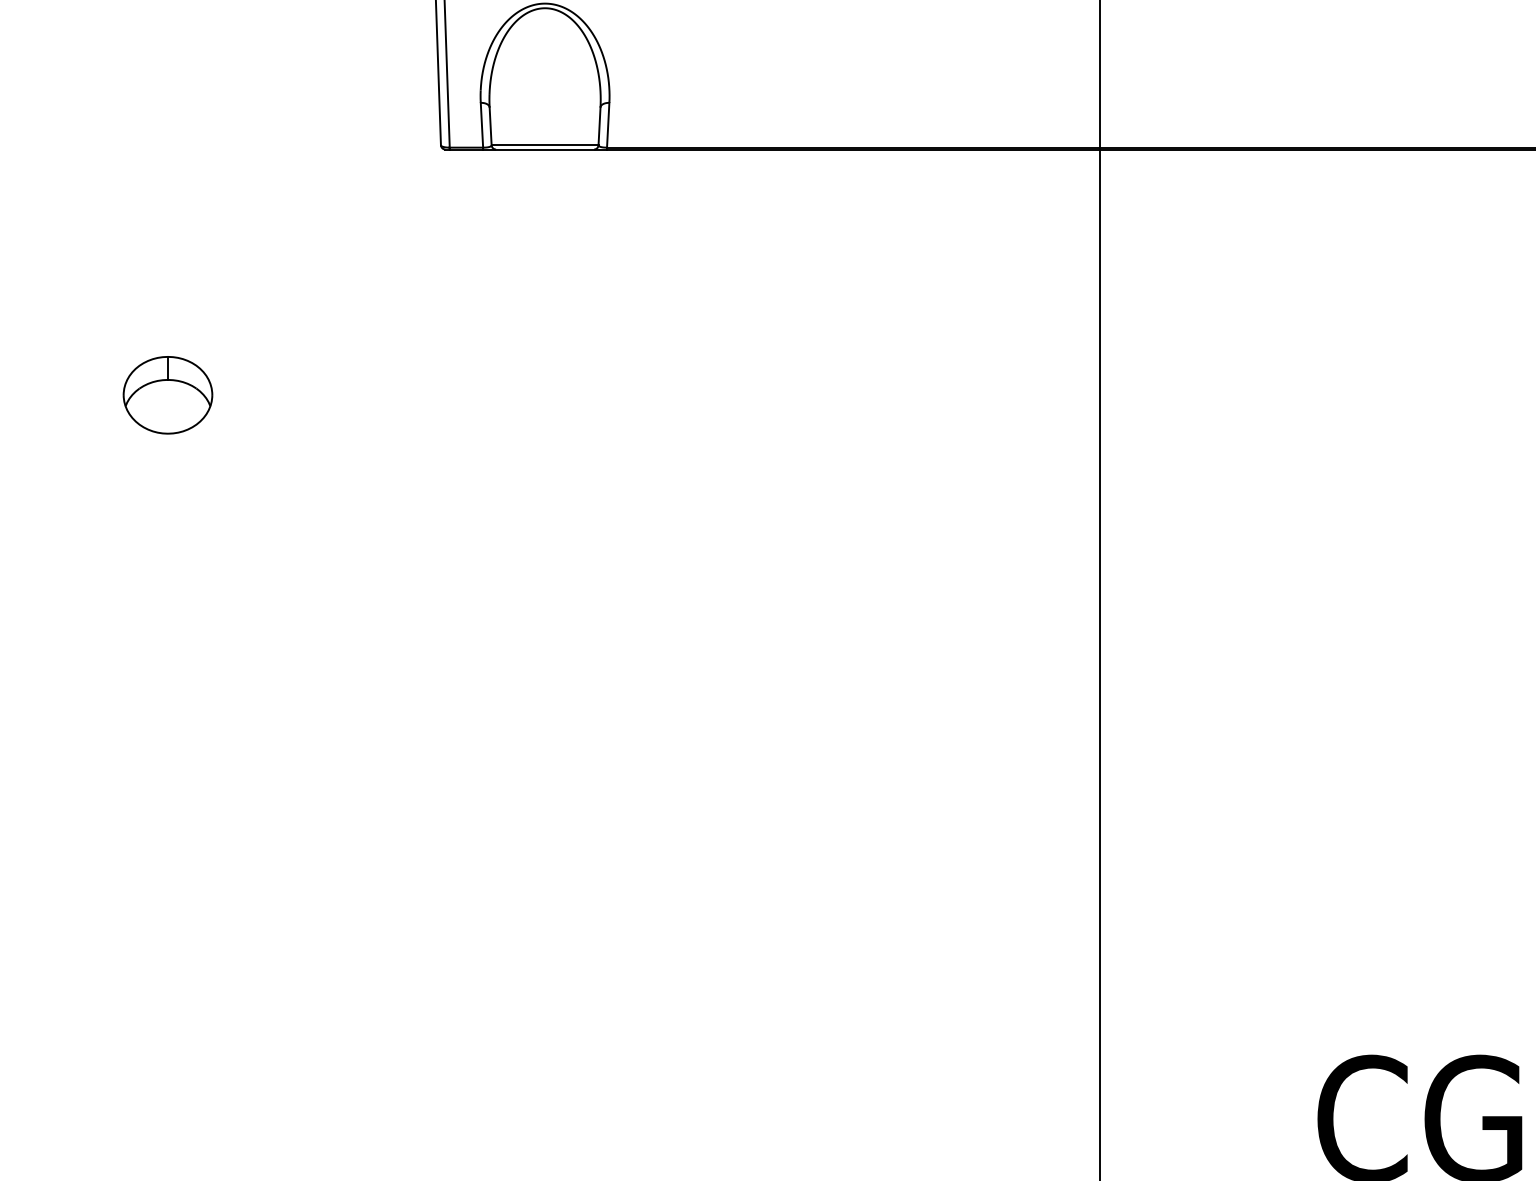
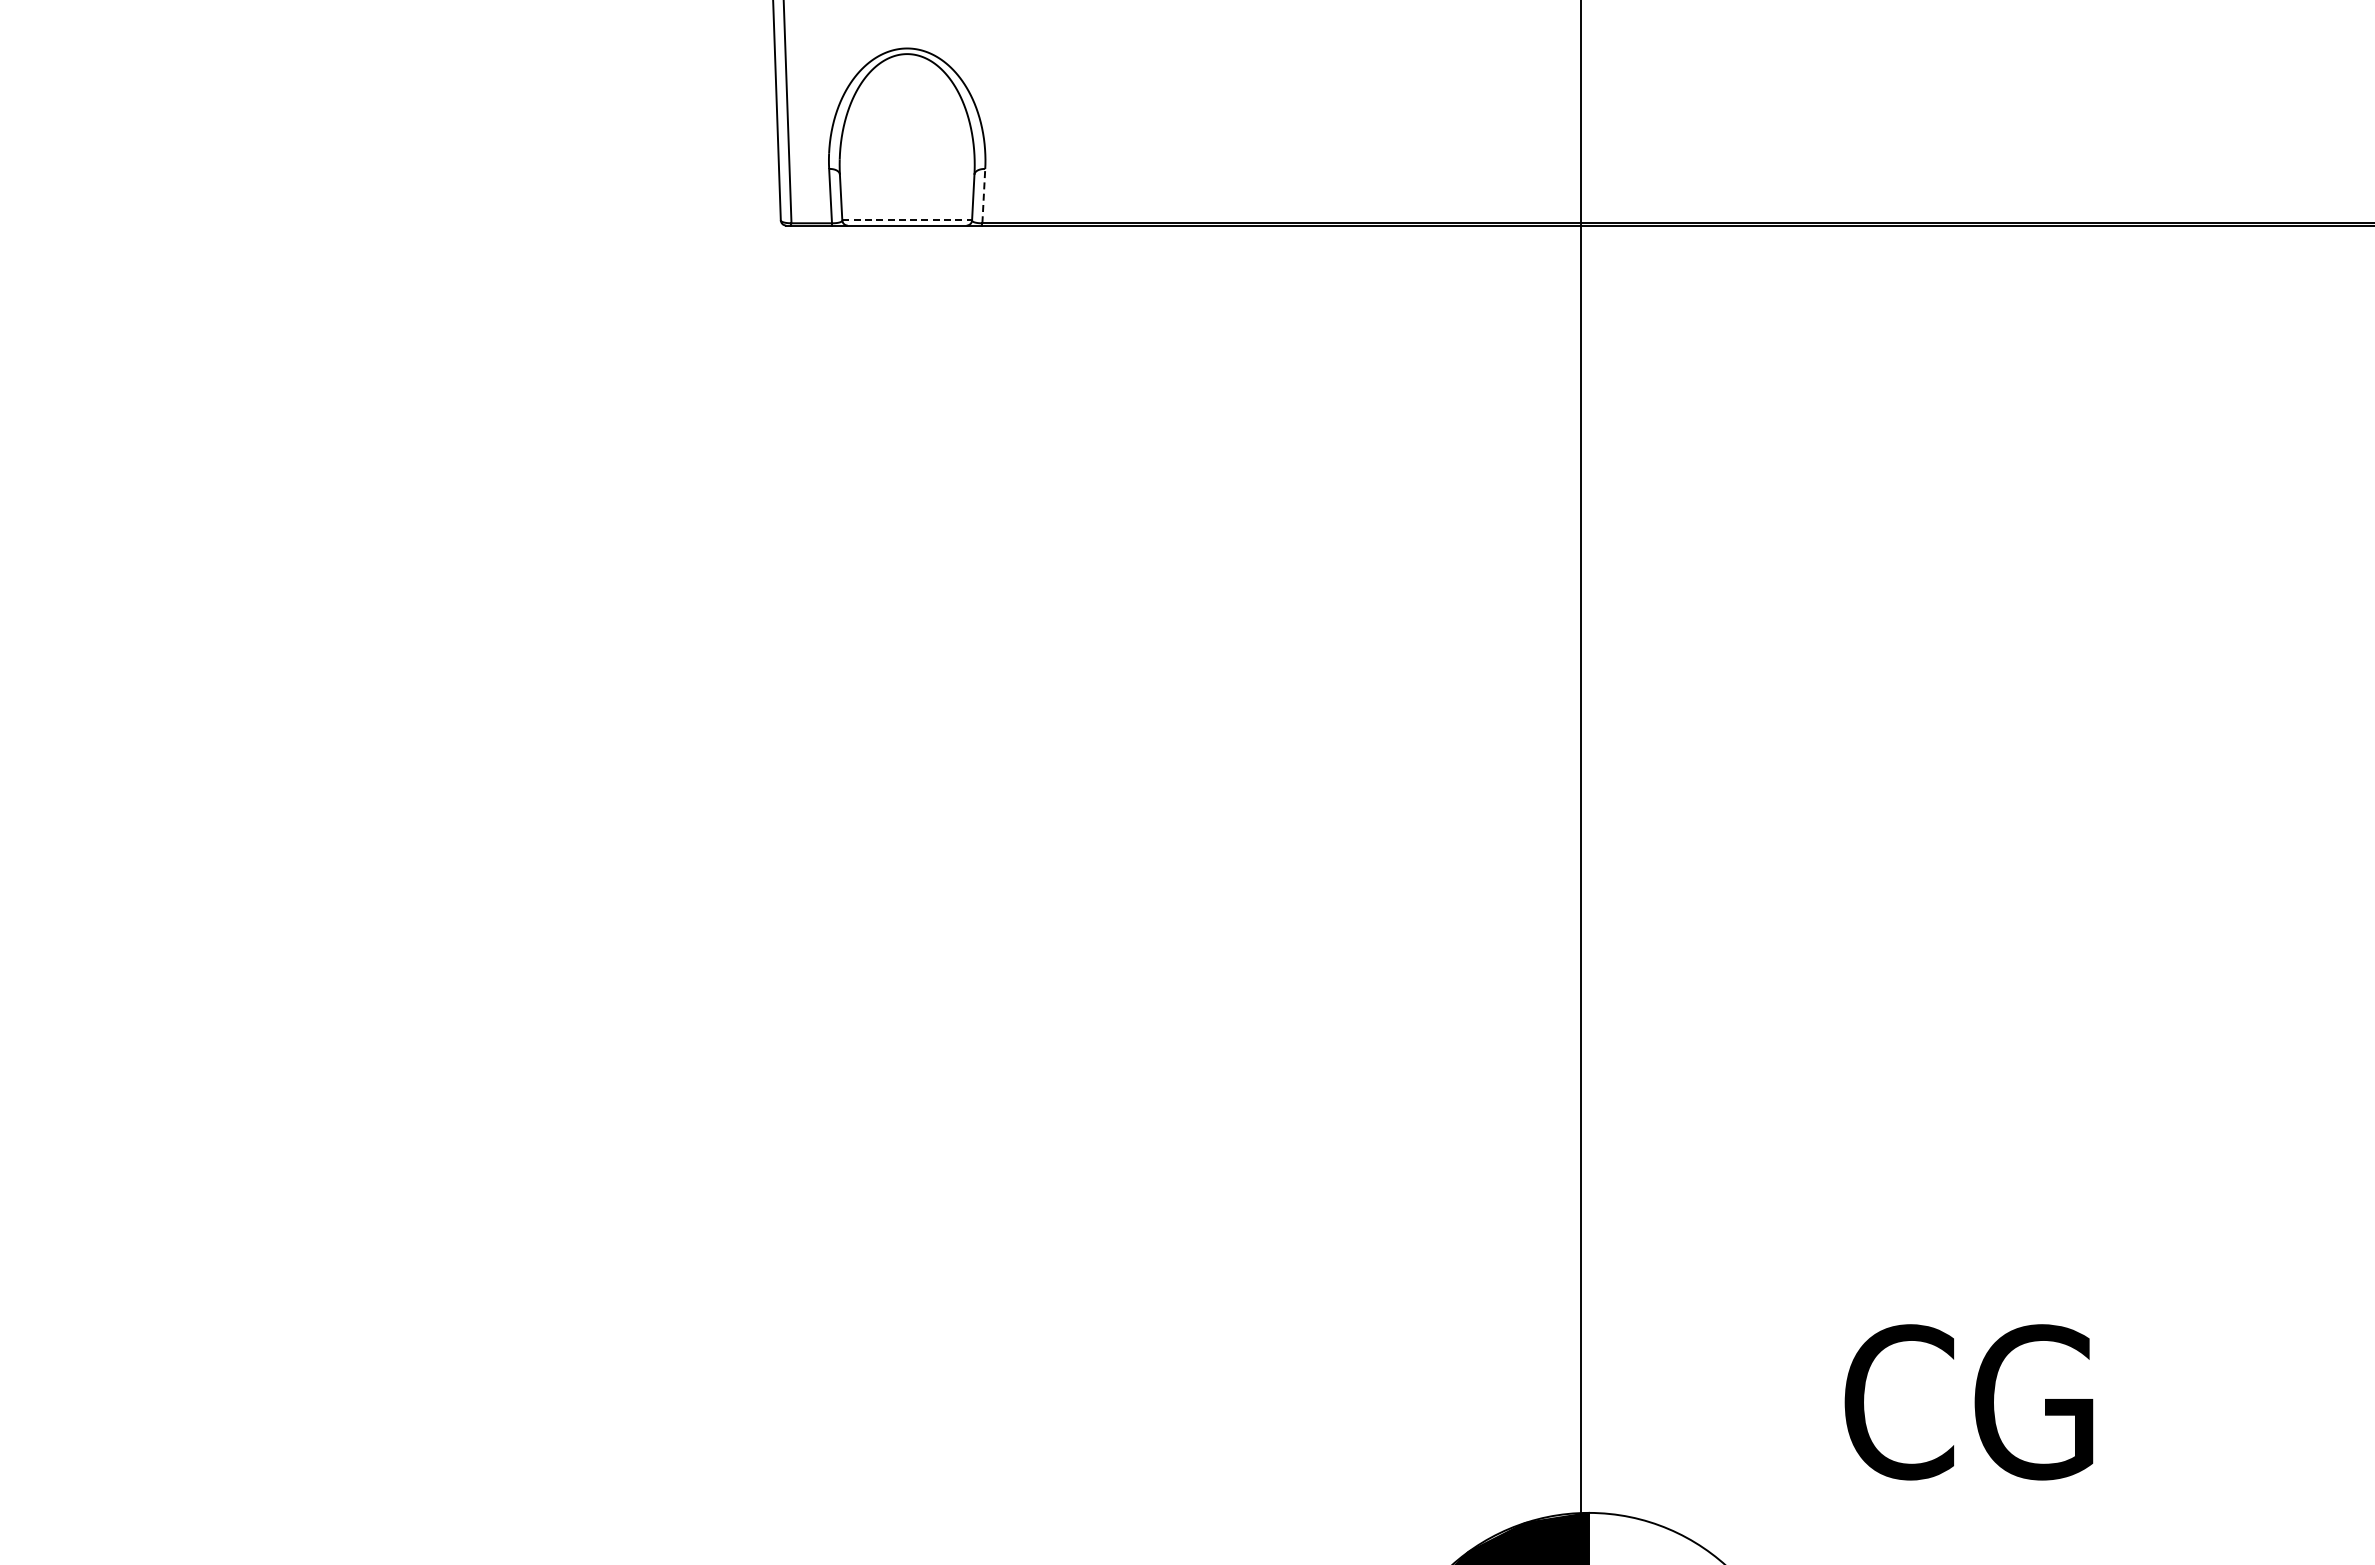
line: (607, 124) -> (983, 195), solid -> dashed
line: (545, 145) -> (907, 220), solid -> dashed
part: (167, 394) -> (449, 523), removed

